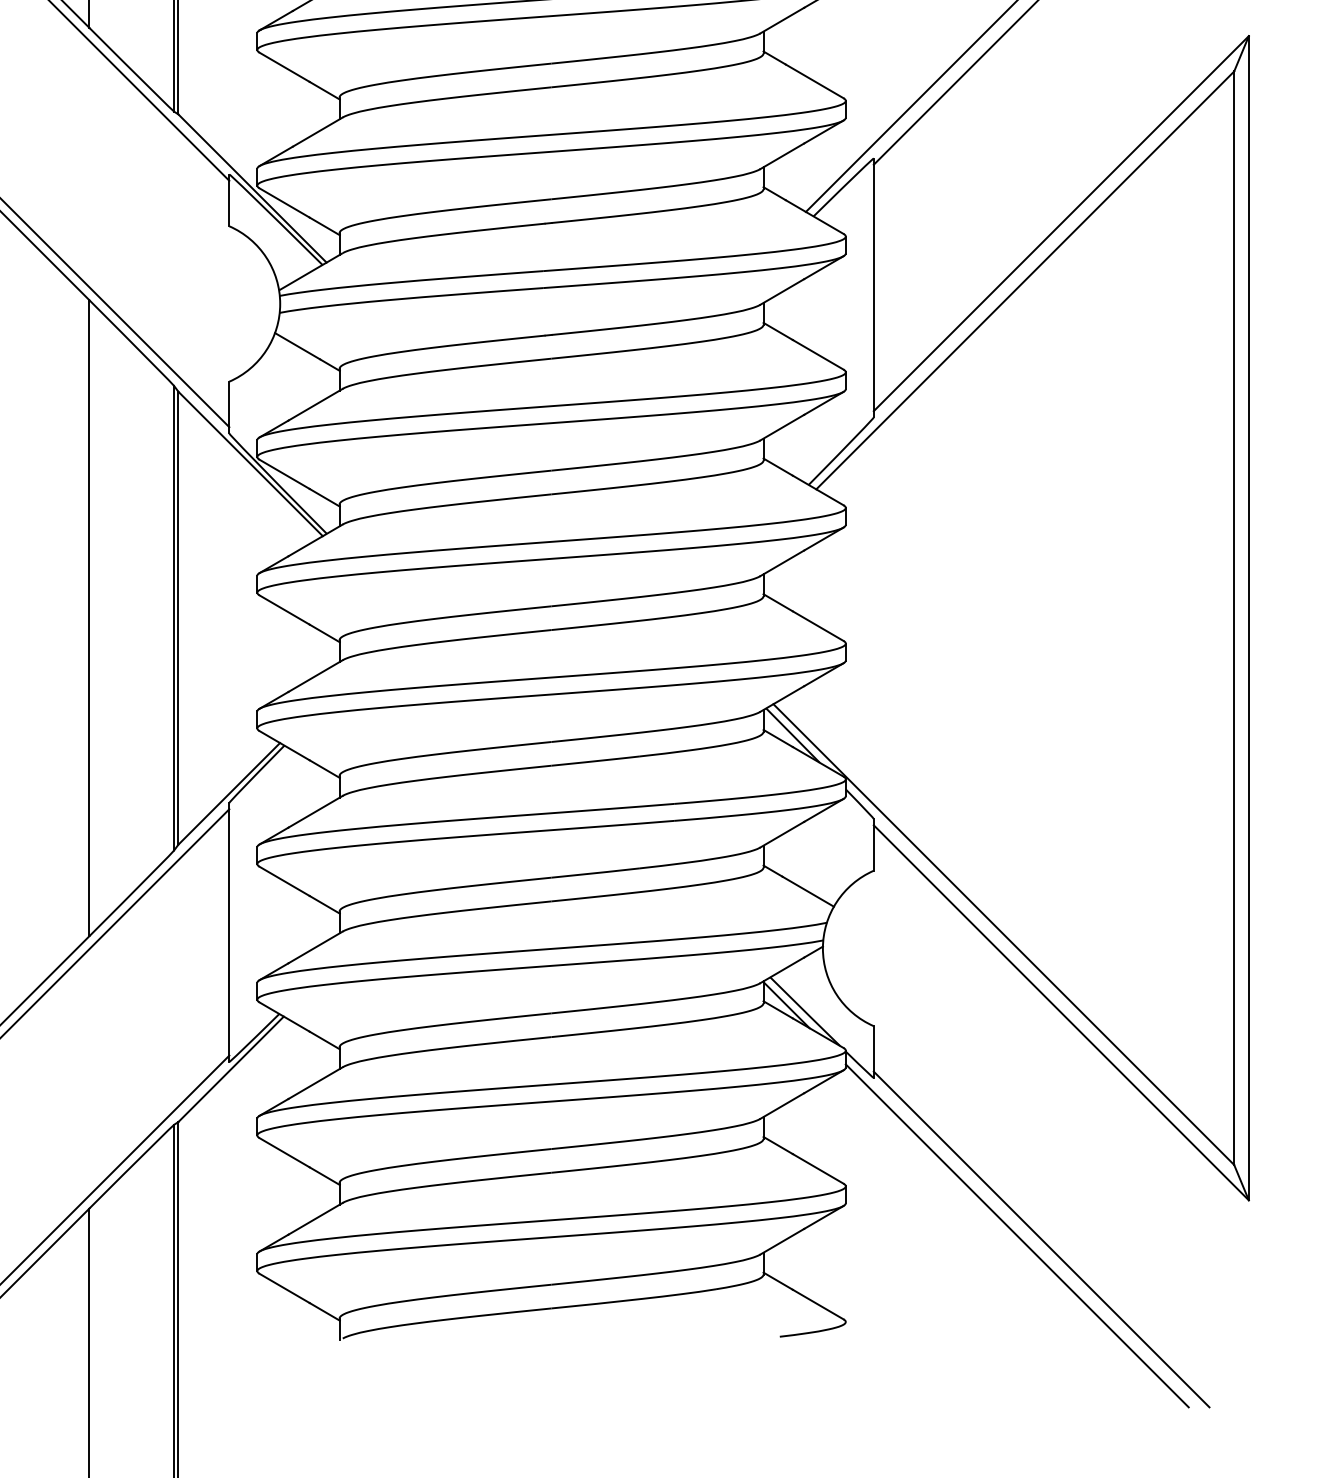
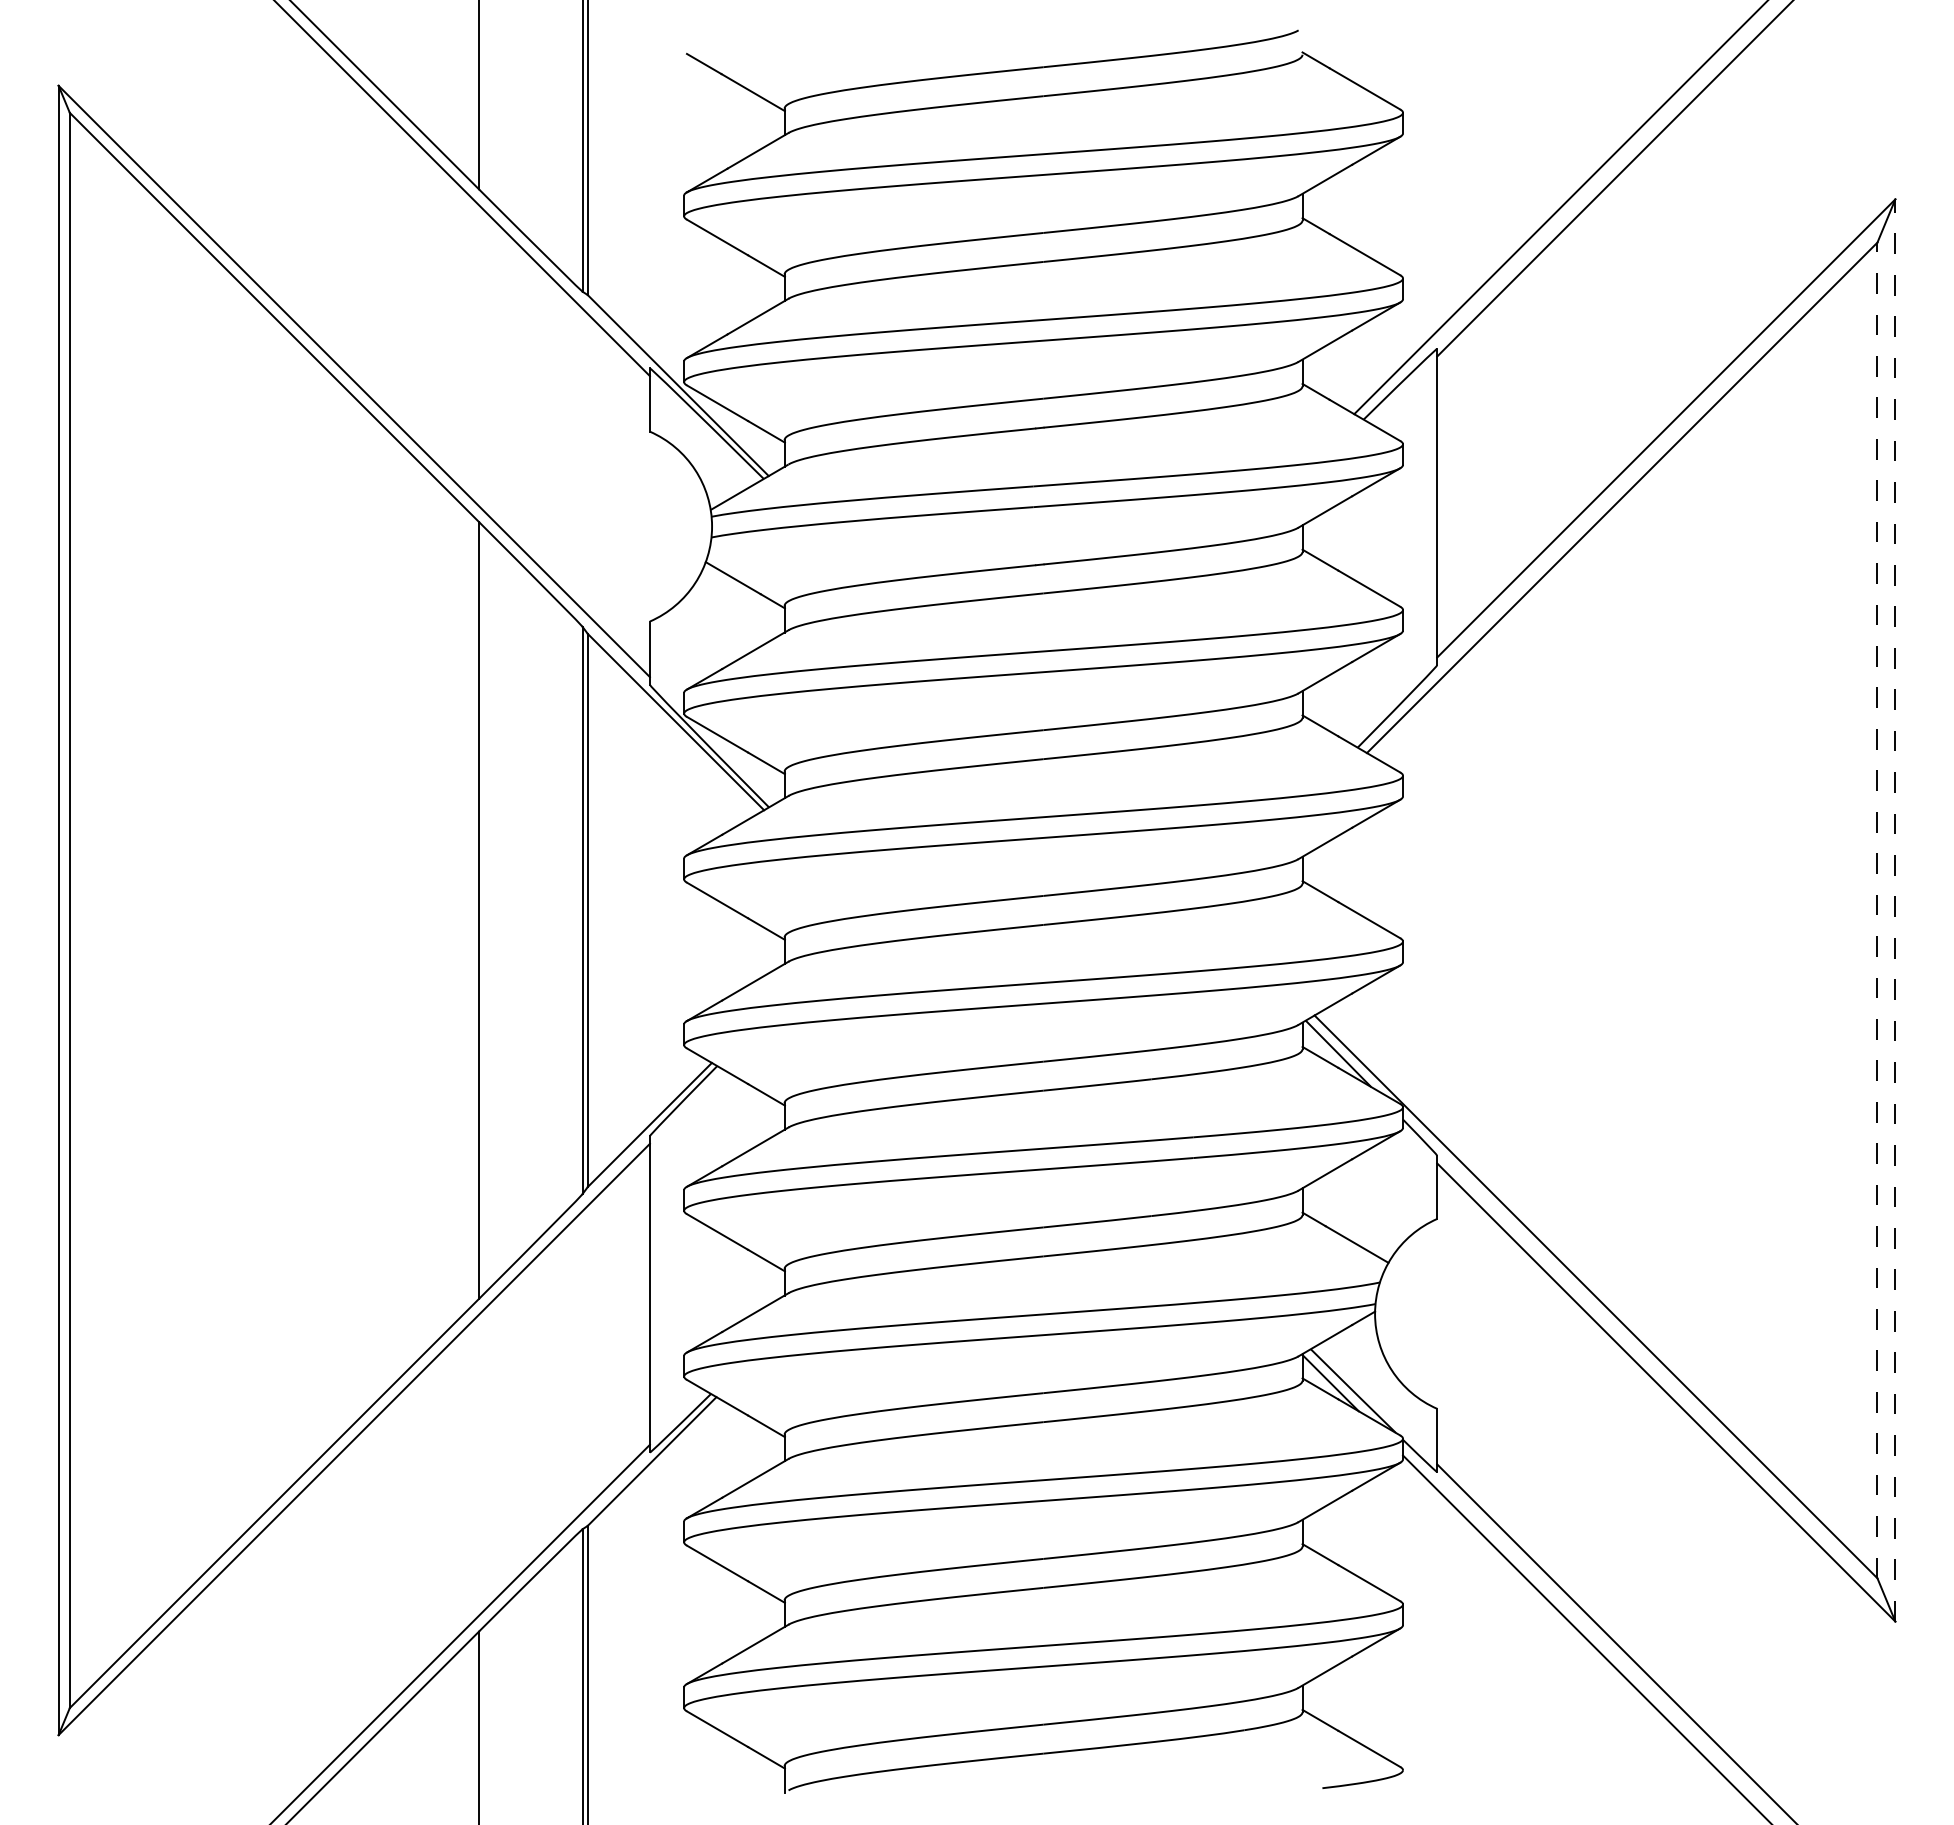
line: (1248, 617) -> (1895, 909), solid -> dashed
line: (1234, 618) -> (1877, 910), solid -> dashed

